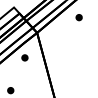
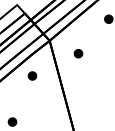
part: (57, 41) -> (78, 52), added

